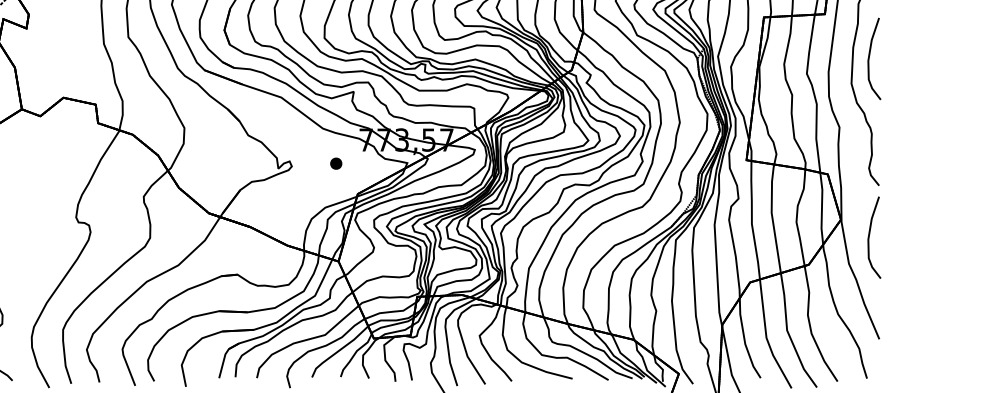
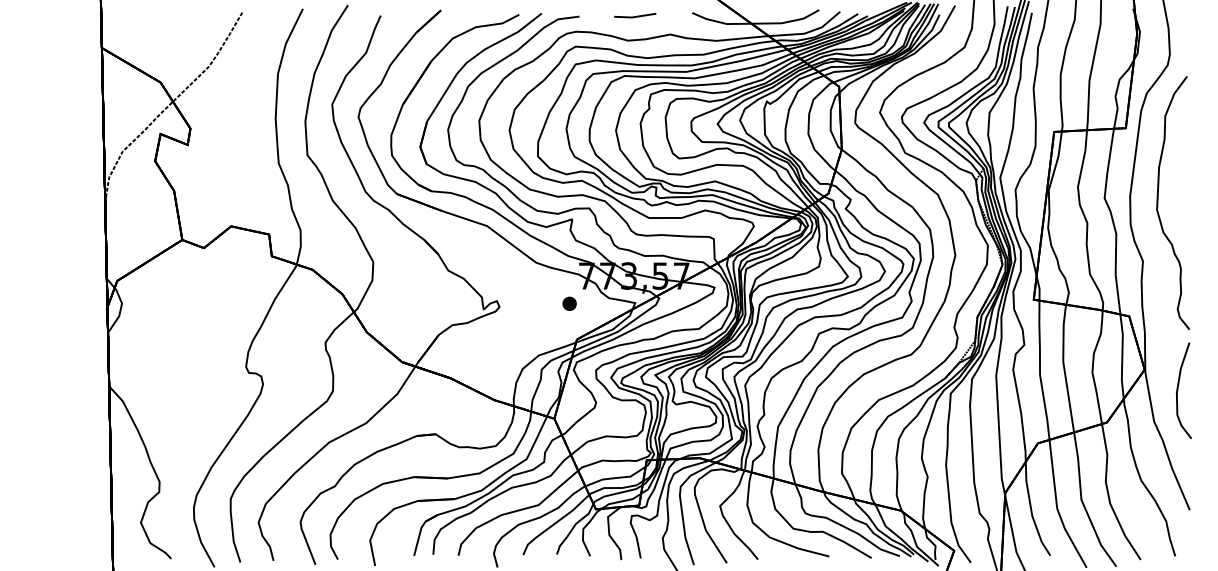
curve: (869, 58) -> (1178, 180), removed
part: (336, 163) -> (569, 303), moved

